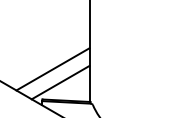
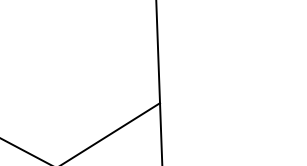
line: (52, 69) -> (92, 112), removed

